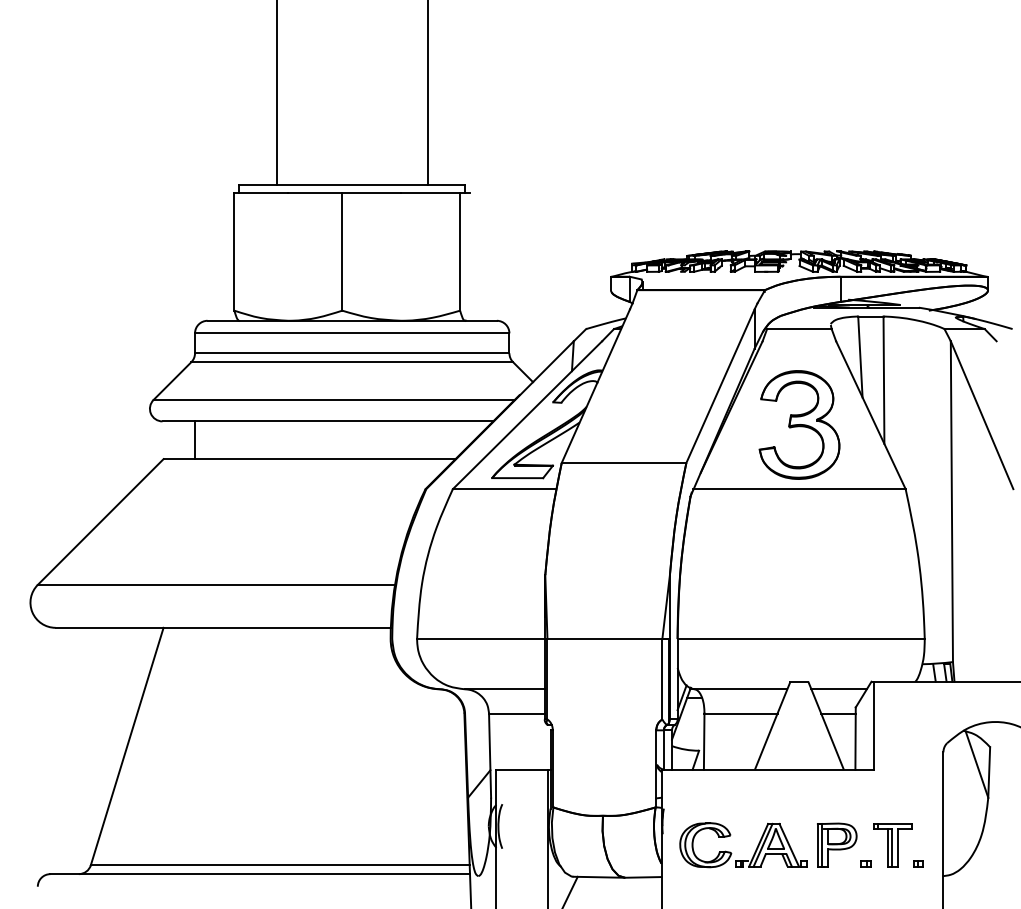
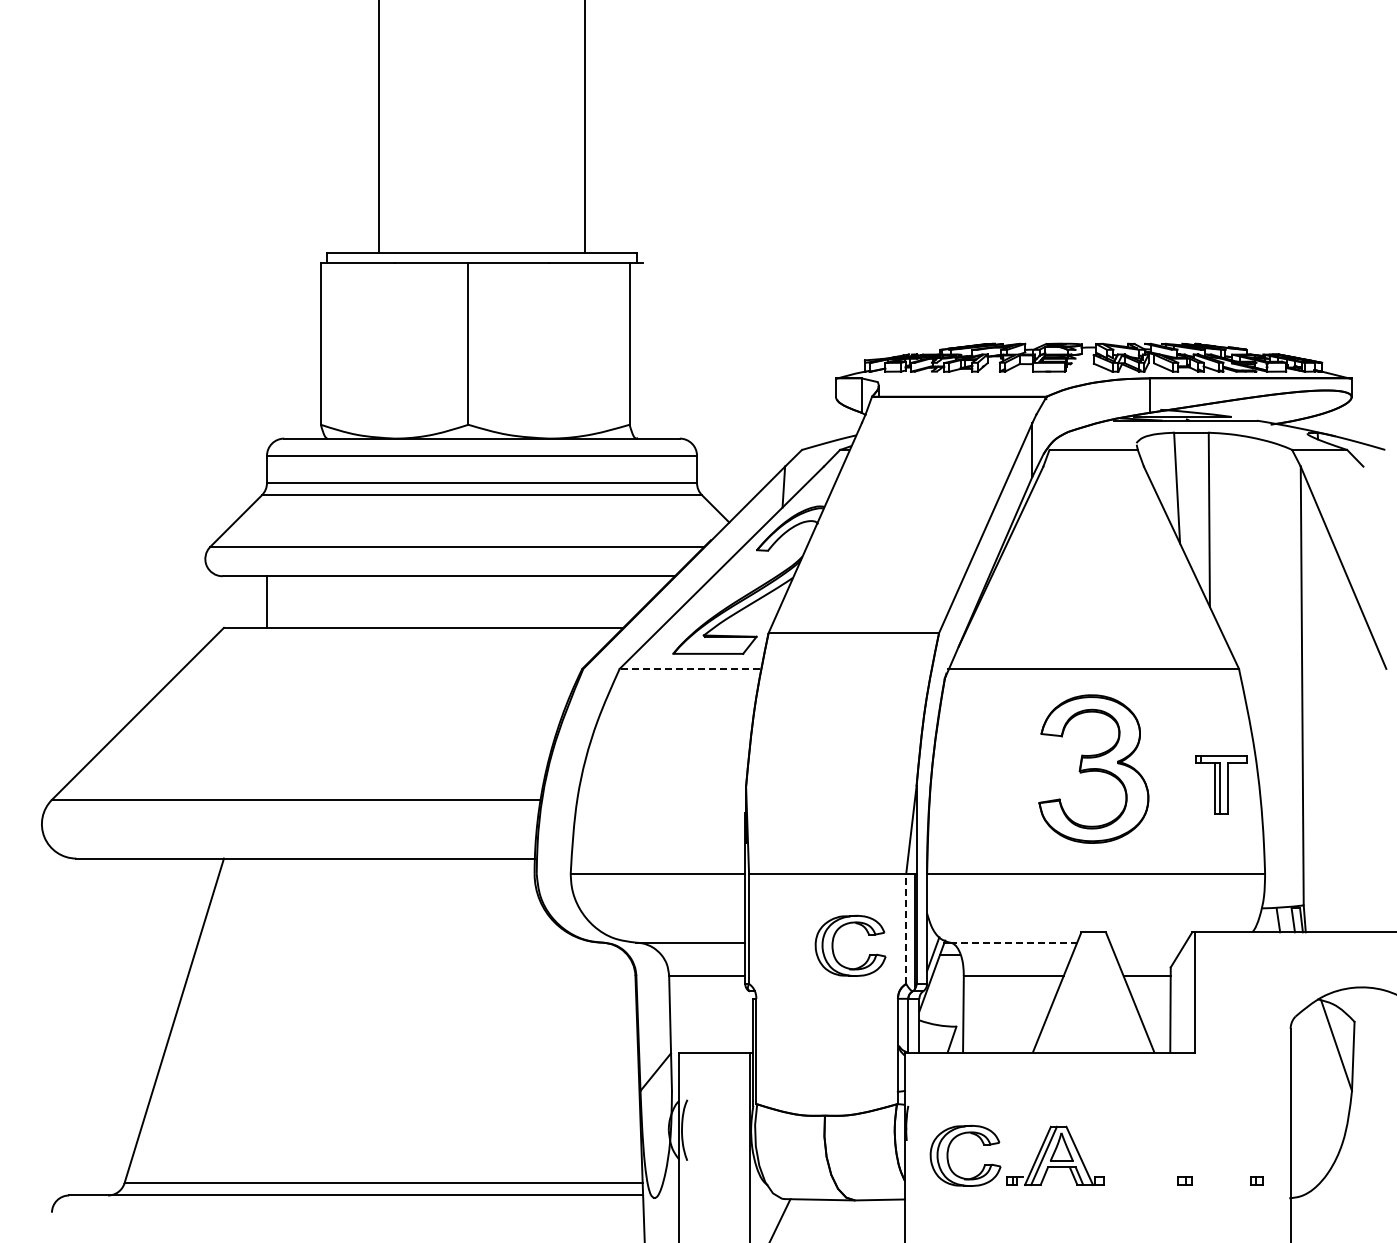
part: (799, 424) -> (1093, 768), moved
line: (503, 488) -> (689, 668), solid -> dashed
line: (662, 678) -> (906, 928), solid -> dashed
line: (740, 689) -> (1013, 942), solid -> dashed
line: (838, 689) -> (1147, 942), removed
part: (609, 691) -> (833, 945), added
part: (837, 844) -> (1145, 1155), removed
part: (892, 844) -> (1221, 784), moved

